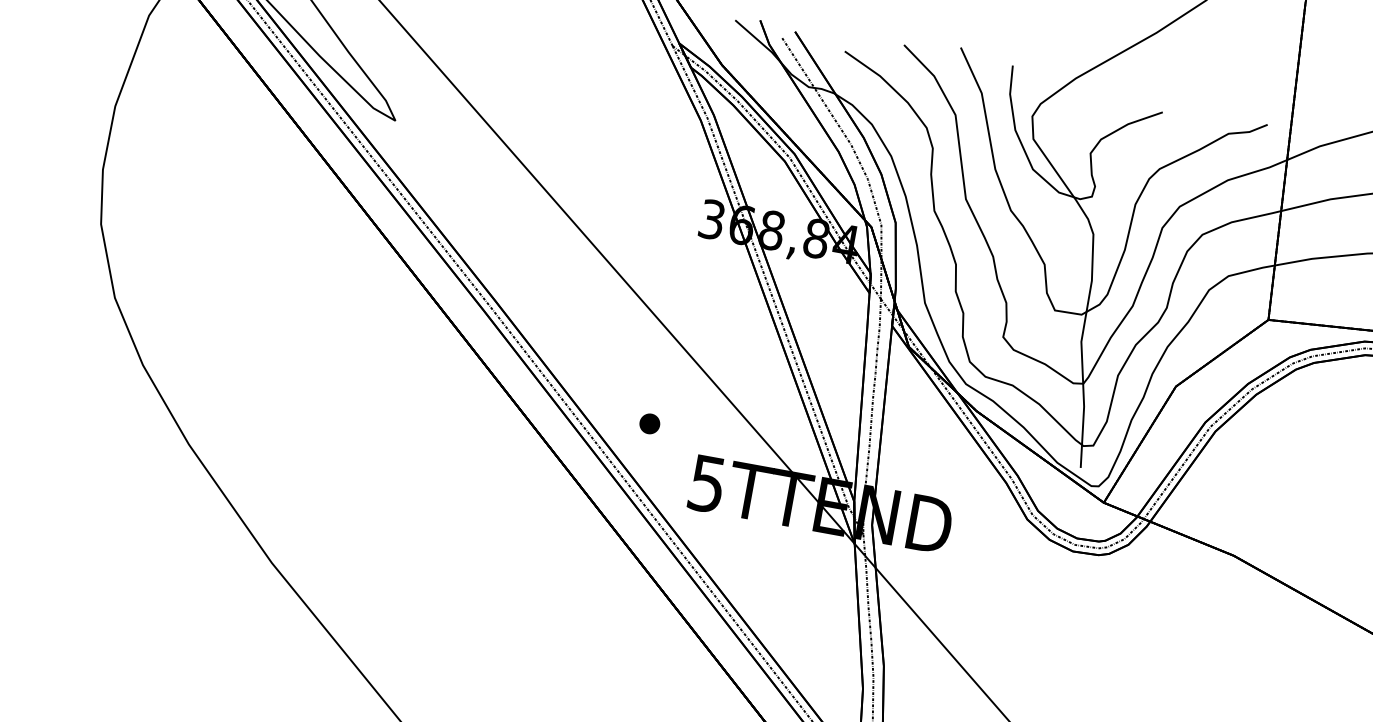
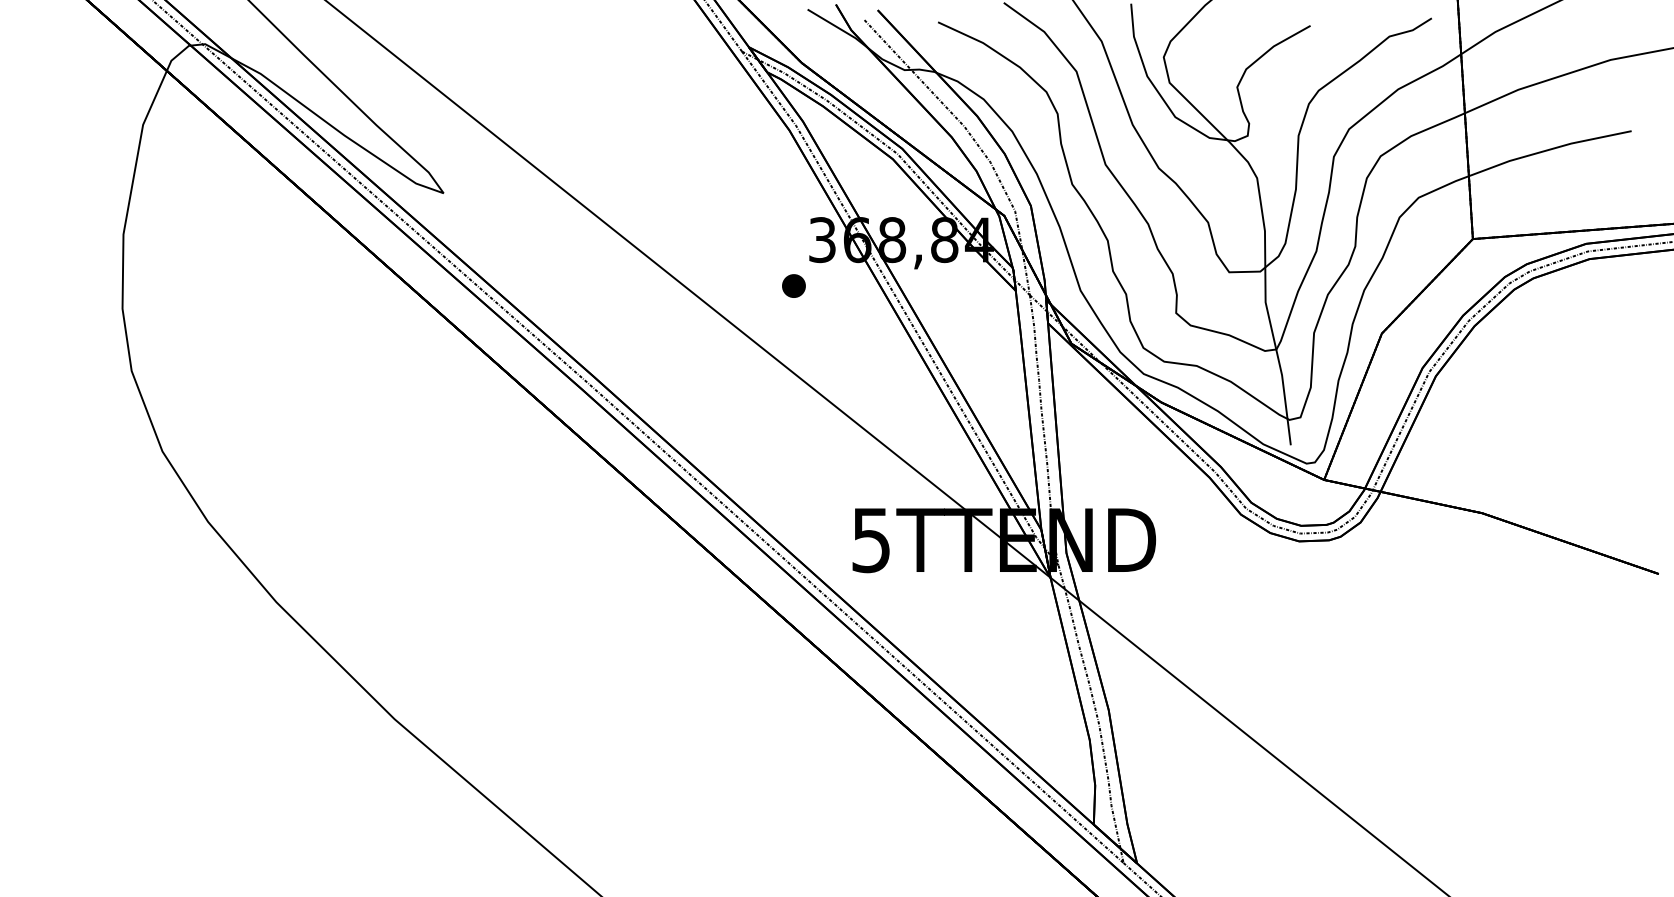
part: (649, 423) -> (793, 285), moved

